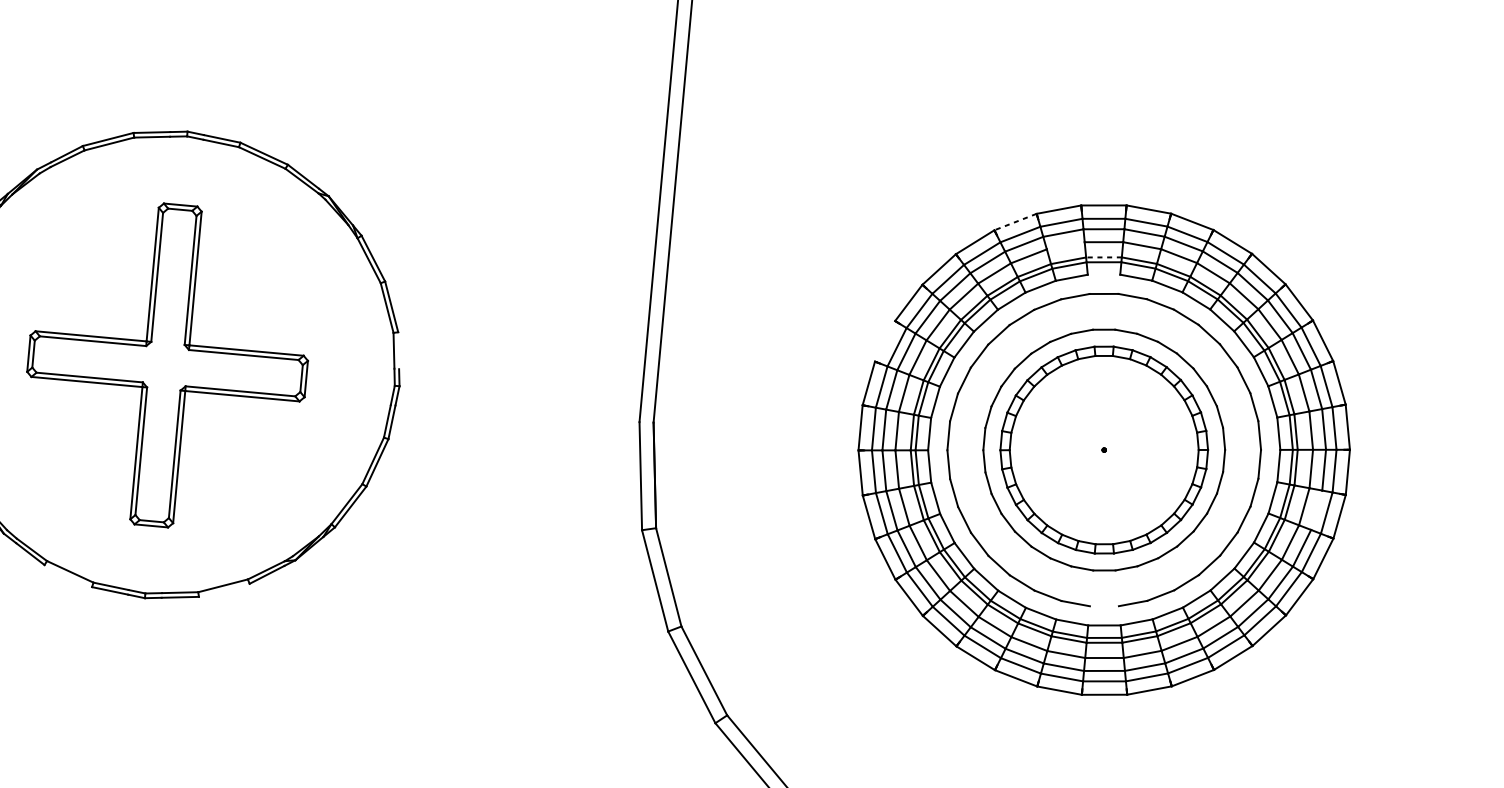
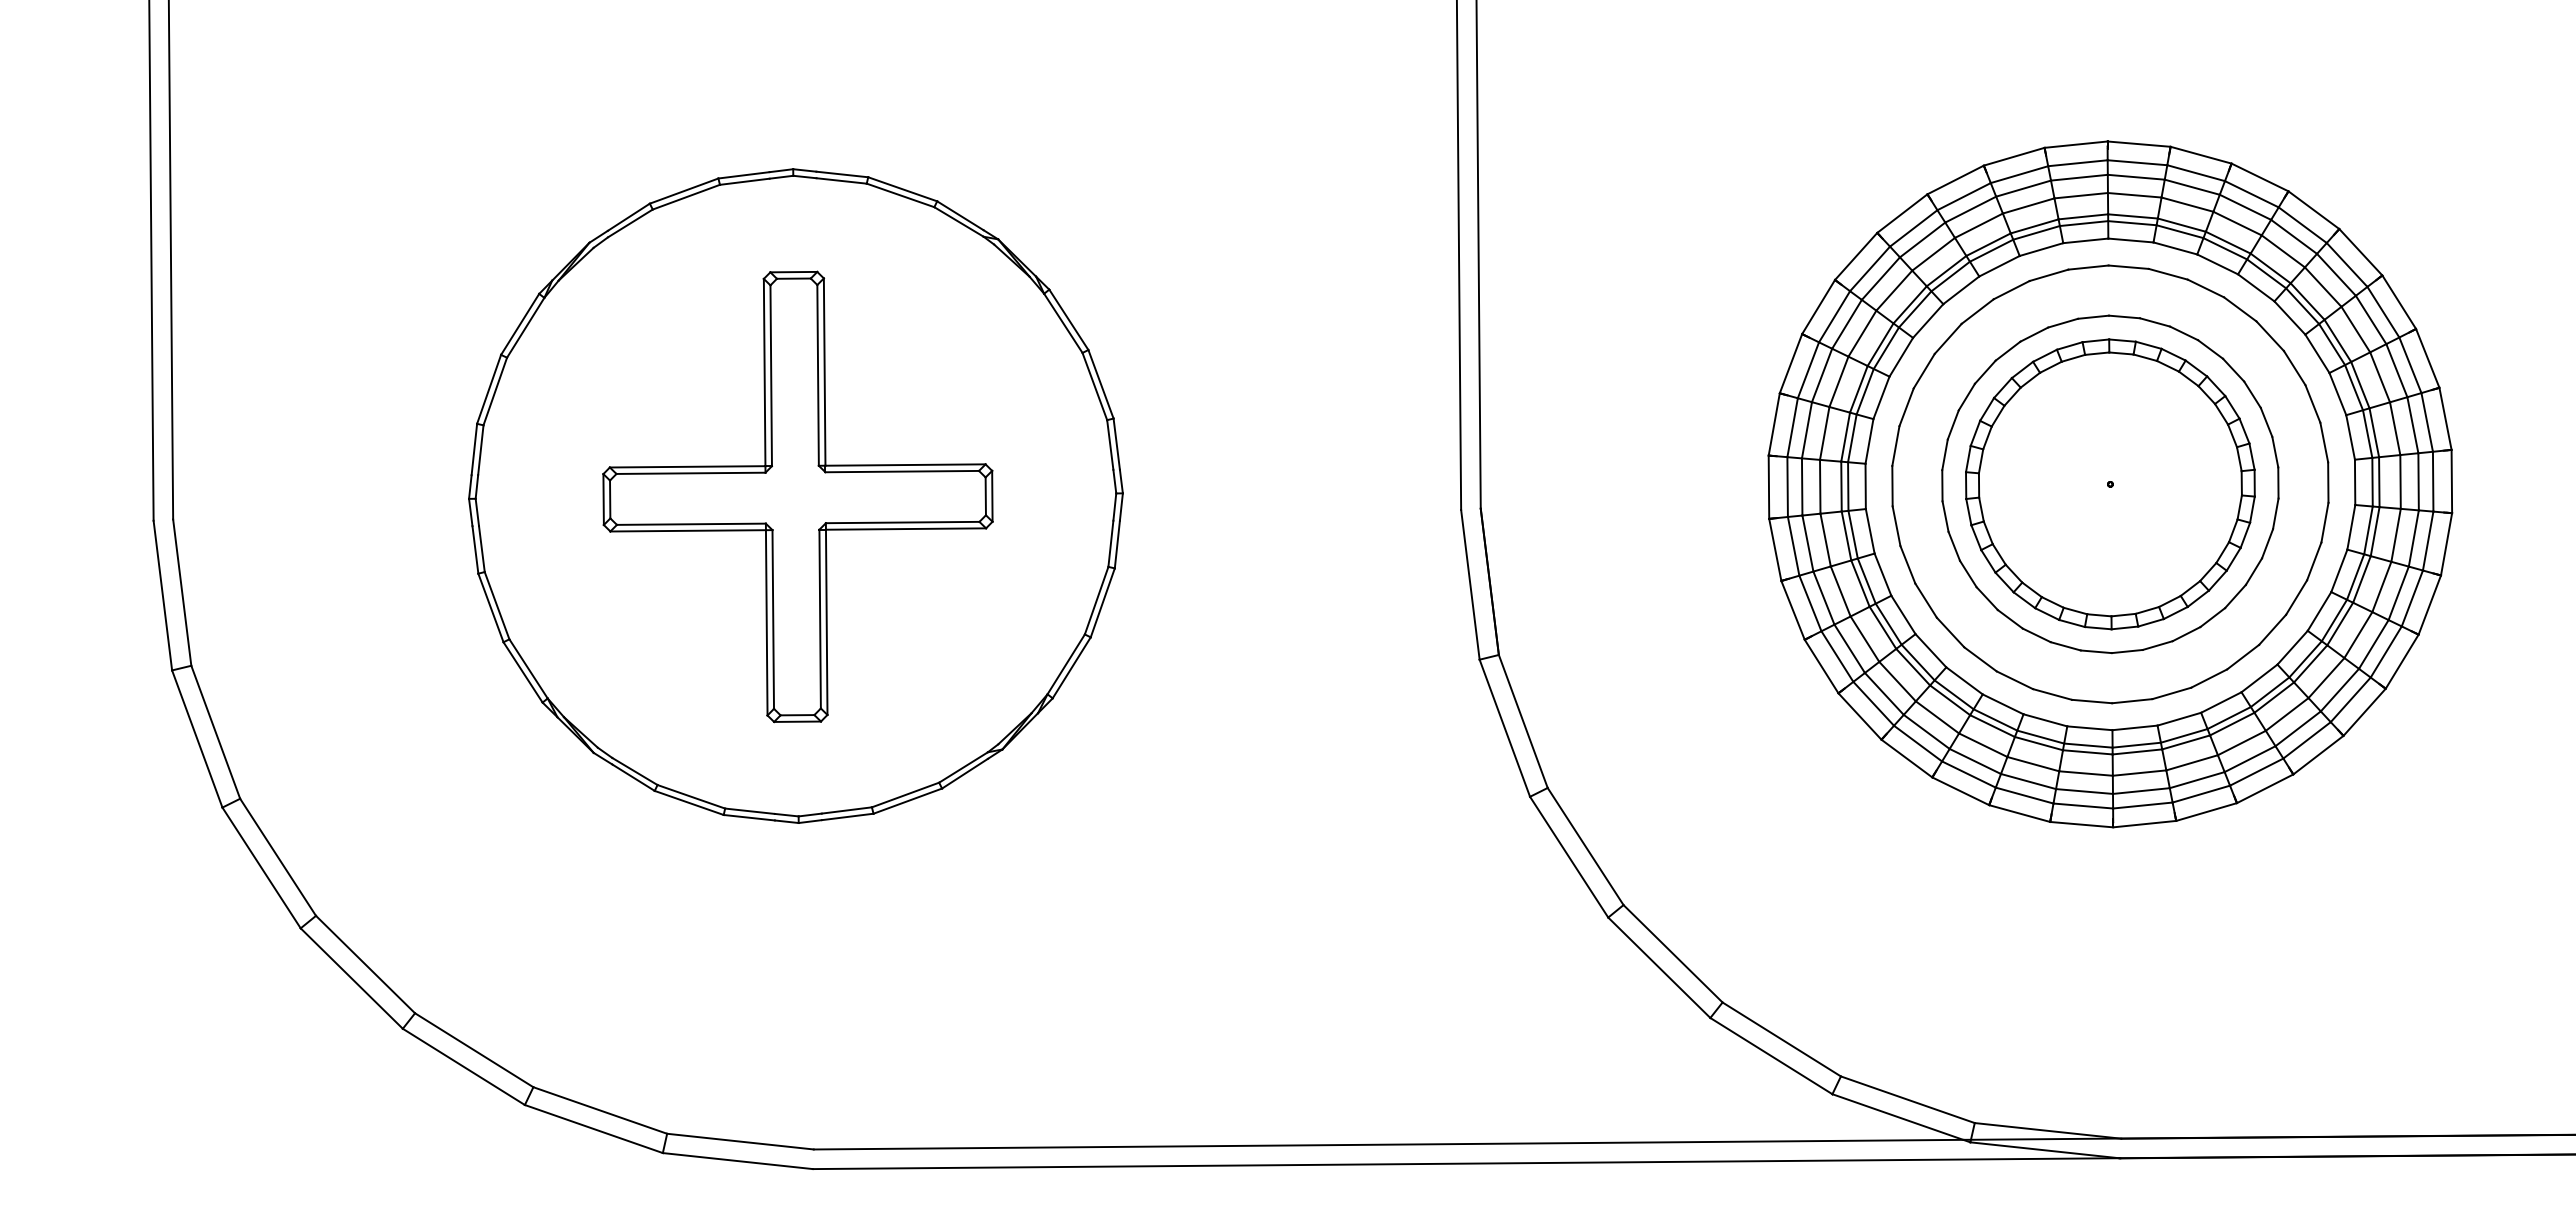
line: (1015, 221) -> (1955, 179), dashed -> solid
line: (1065, 245) -> (2028, 205), added
line: (1104, 257) -> (2083, 216), dashed -> solid
line: (1103, 274) -> (2085, 240), added
line: (884, 341) -> (1790, 363), added
line: (398, 350) -> (1116, 443), added
line: (1316, 510) -> (2413, 538), added
line: (67, 575) -> (688, 802), added
line: (224, 589) -> (907, 800), added
line: (1104, 606) -> (2132, 701), added

